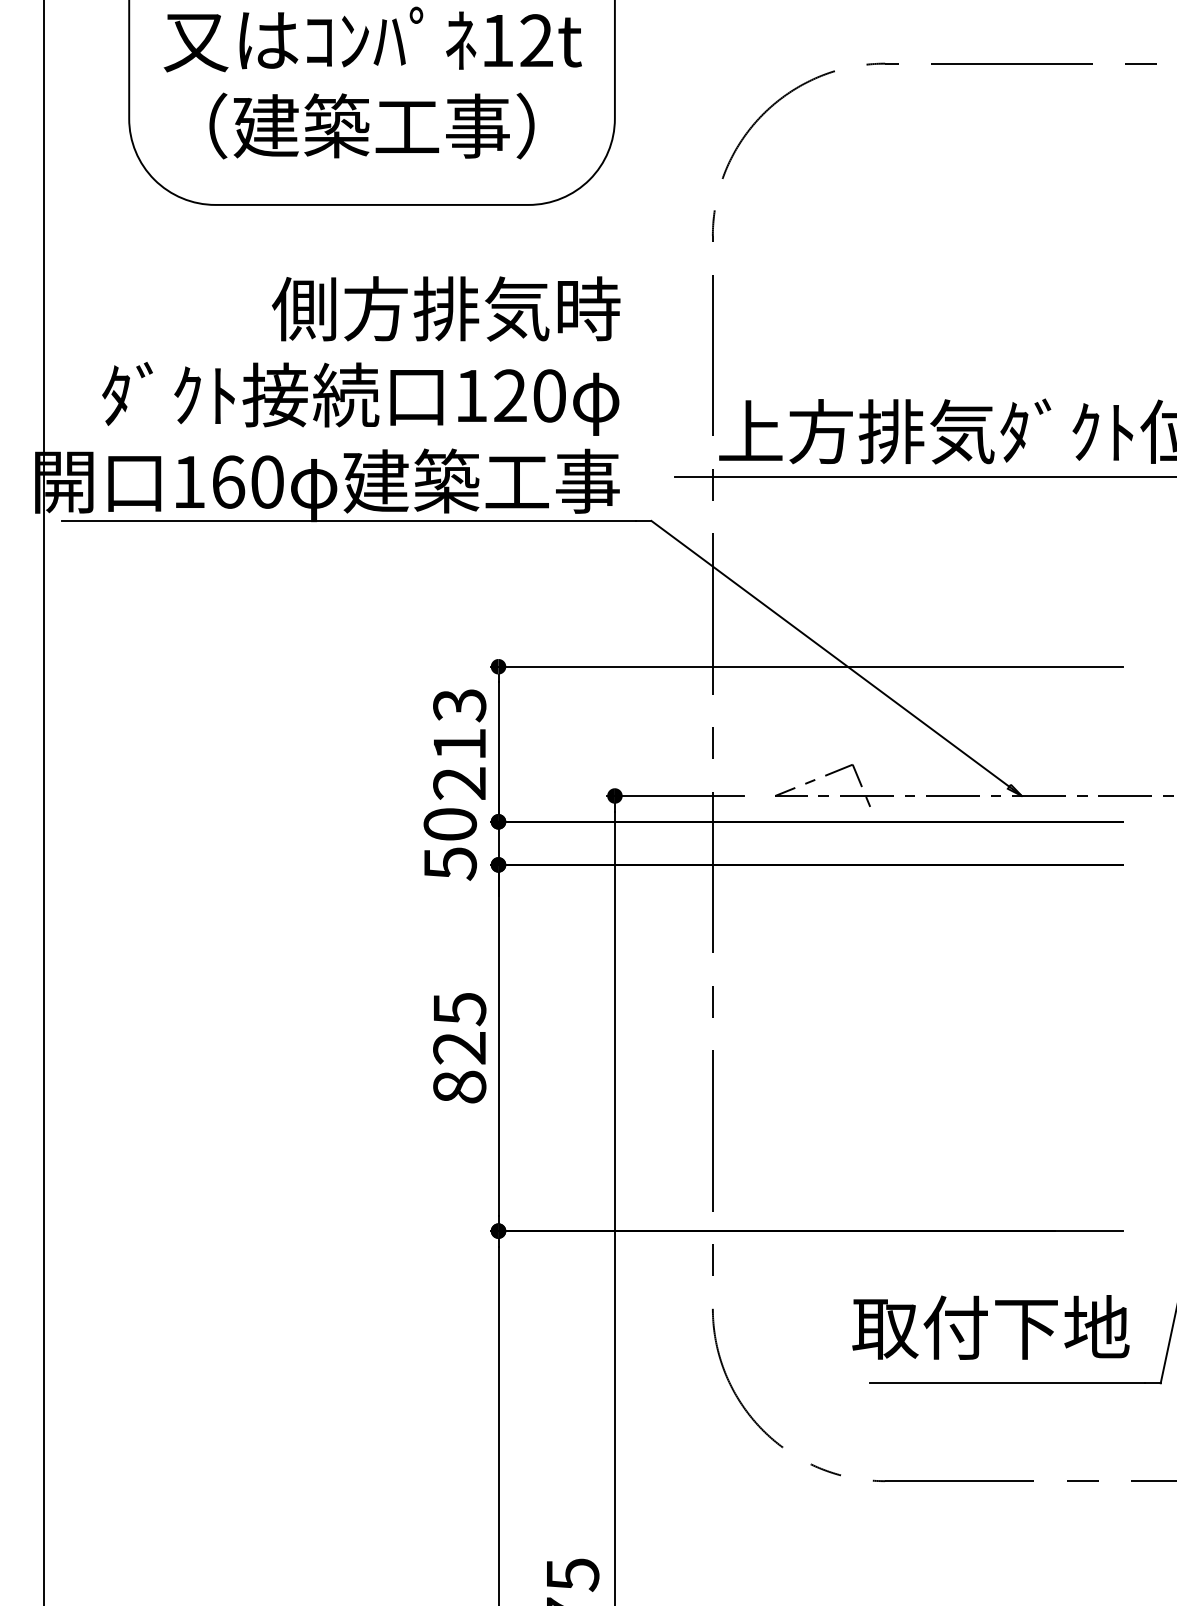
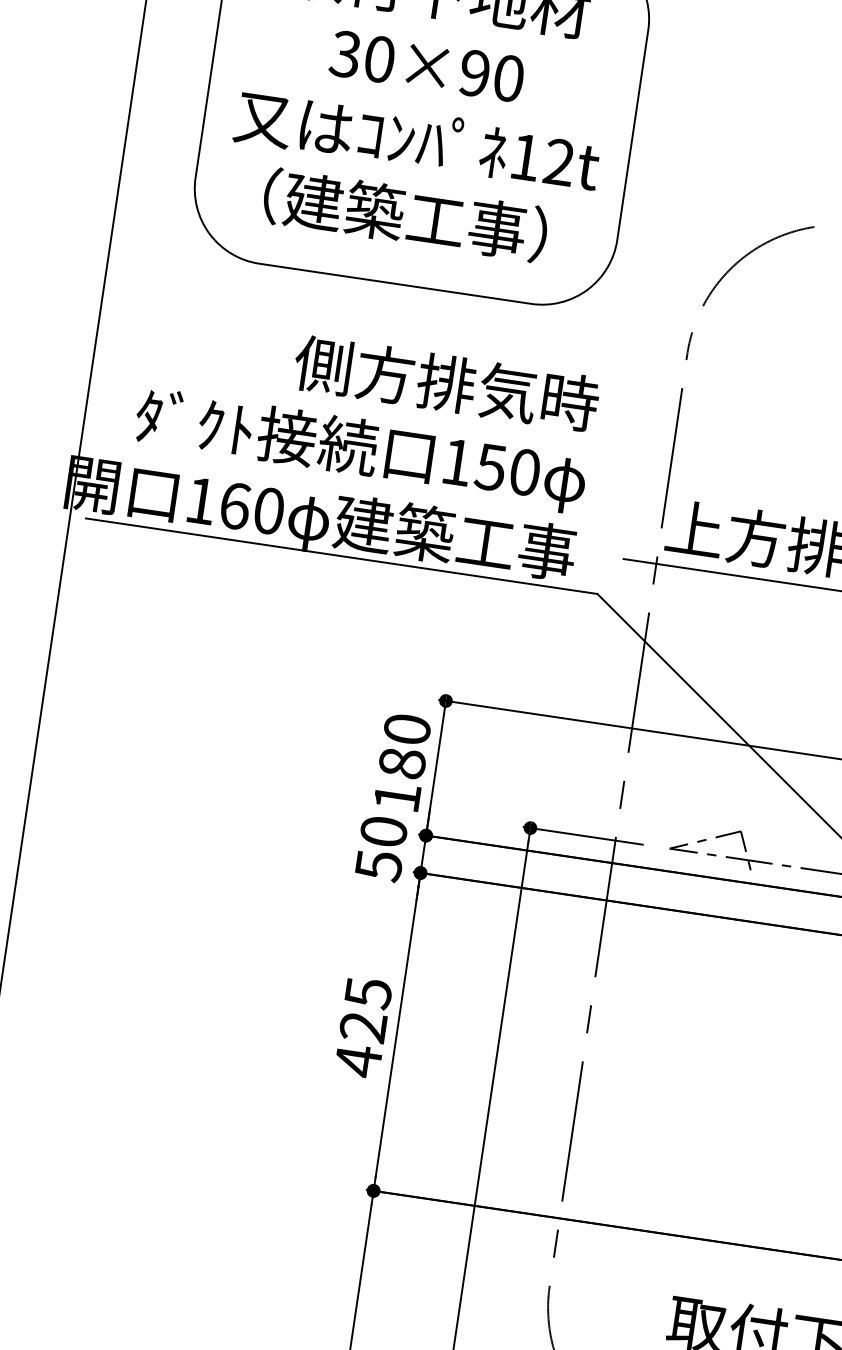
text: (509, 395) -> (490, 466), 120 -> 150
text: (459, 744) -> (402, 763), 213 -> 180
text: (459, 1087) -> (358, 1061), 825 -> 425

